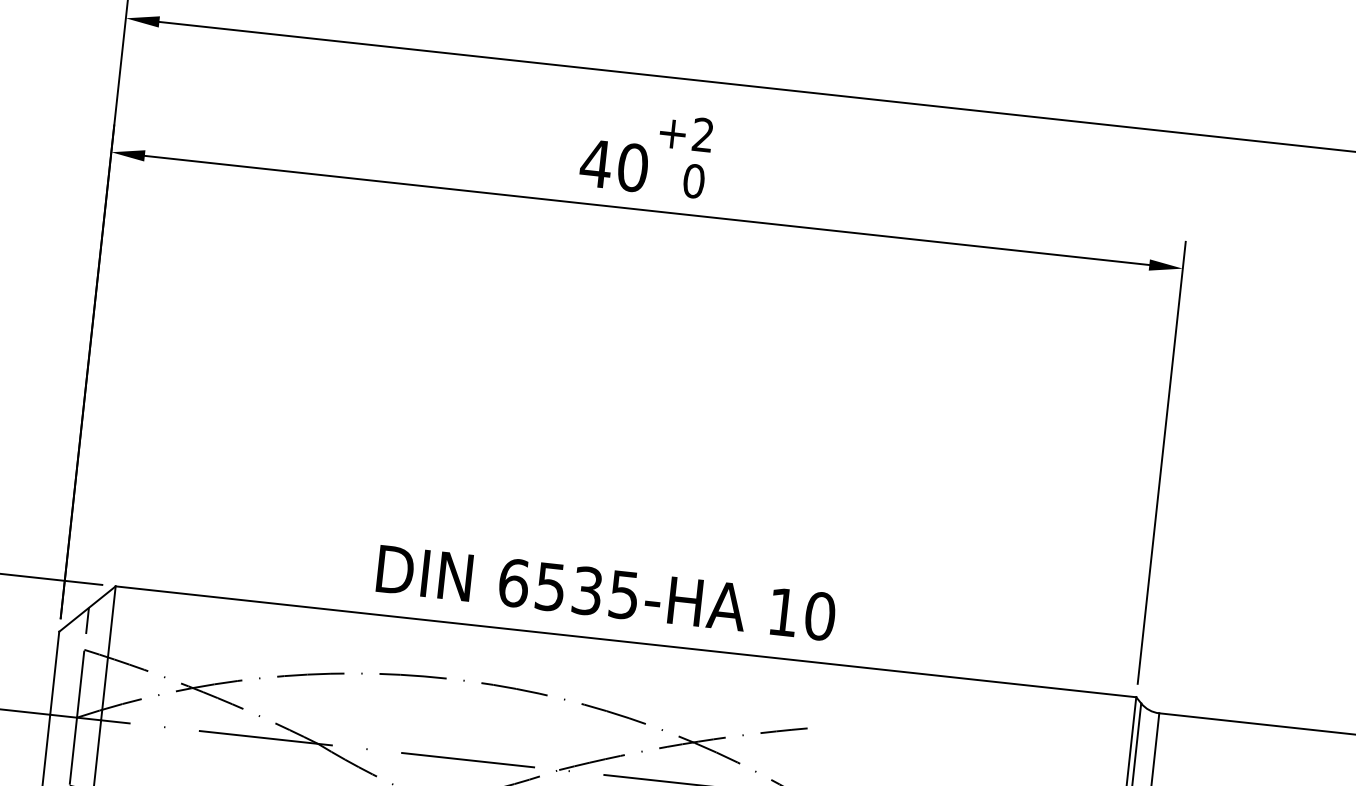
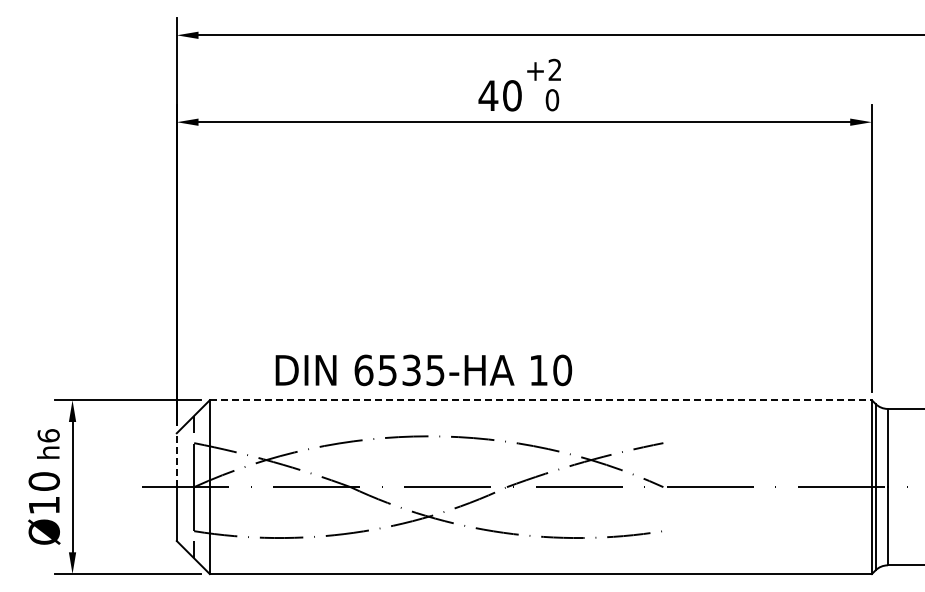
text: (605, 593) -> (423, 370), moved
line: (626, 642) -> (541, 400), solid -> dashed
line: (54, 673) -> (176, 460), solid -> dashed

